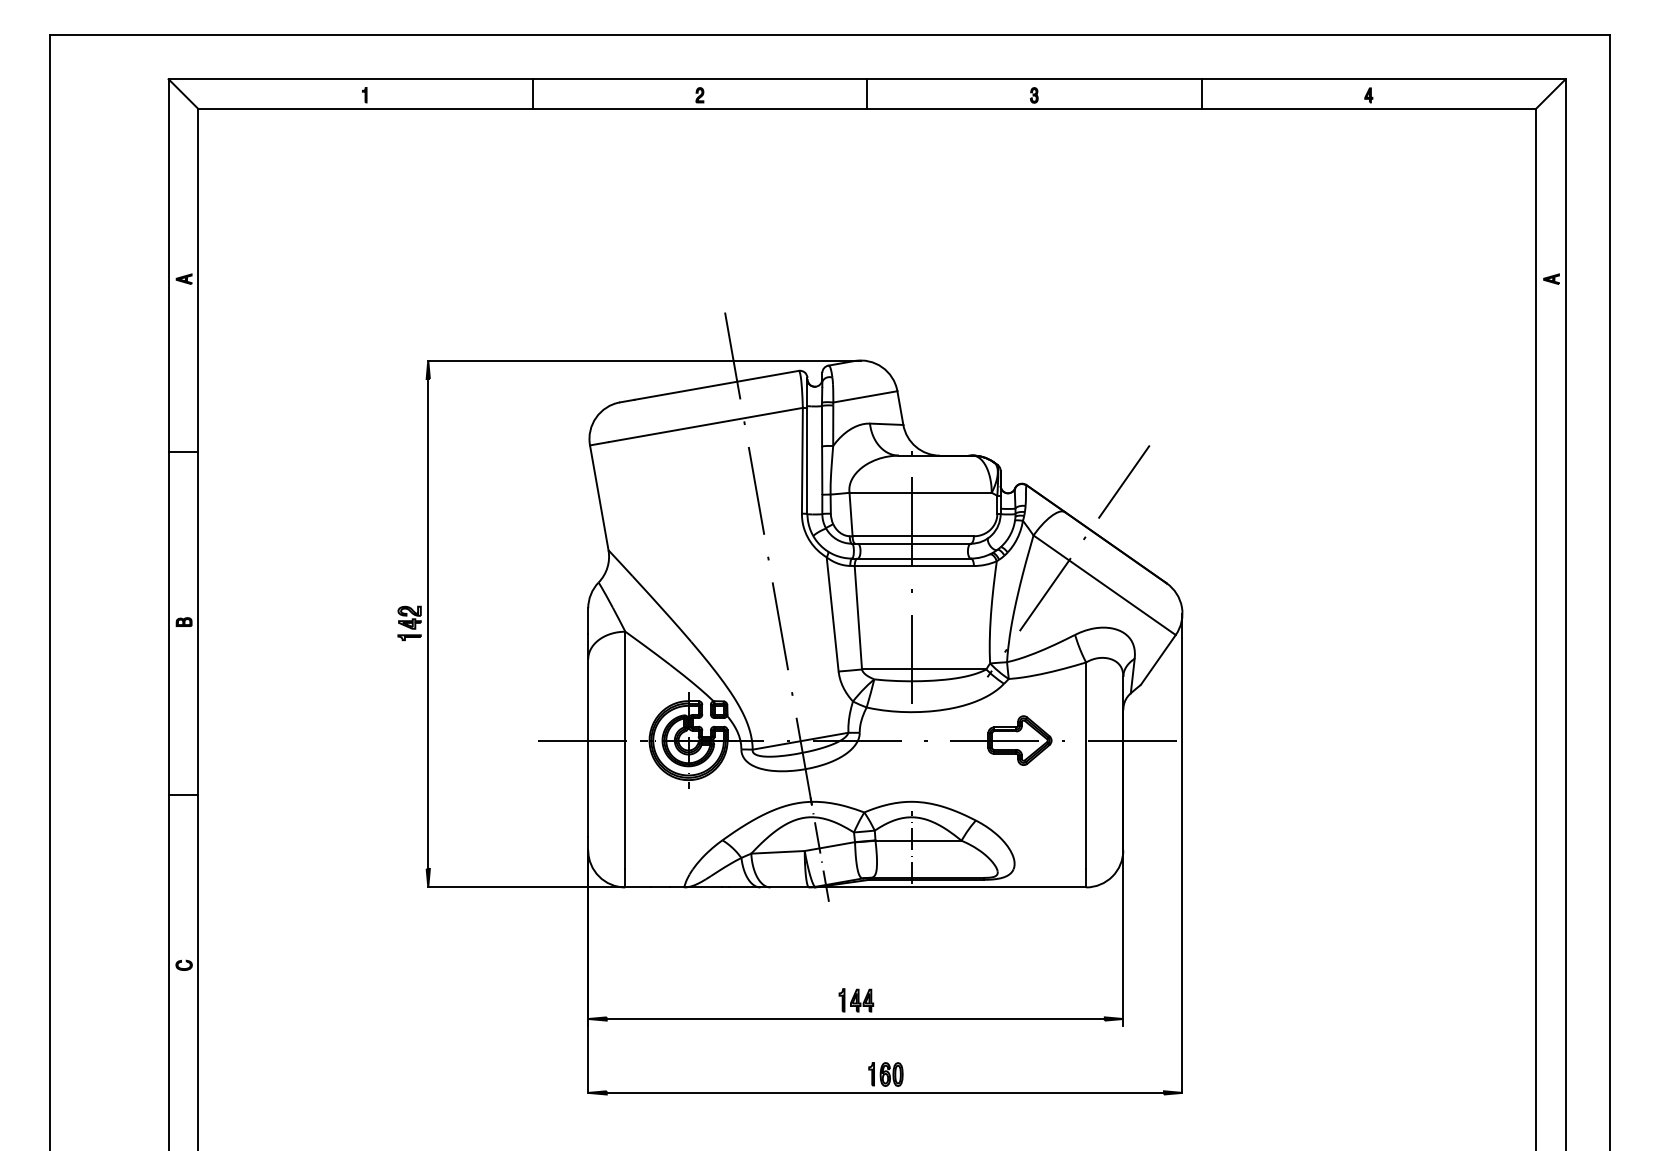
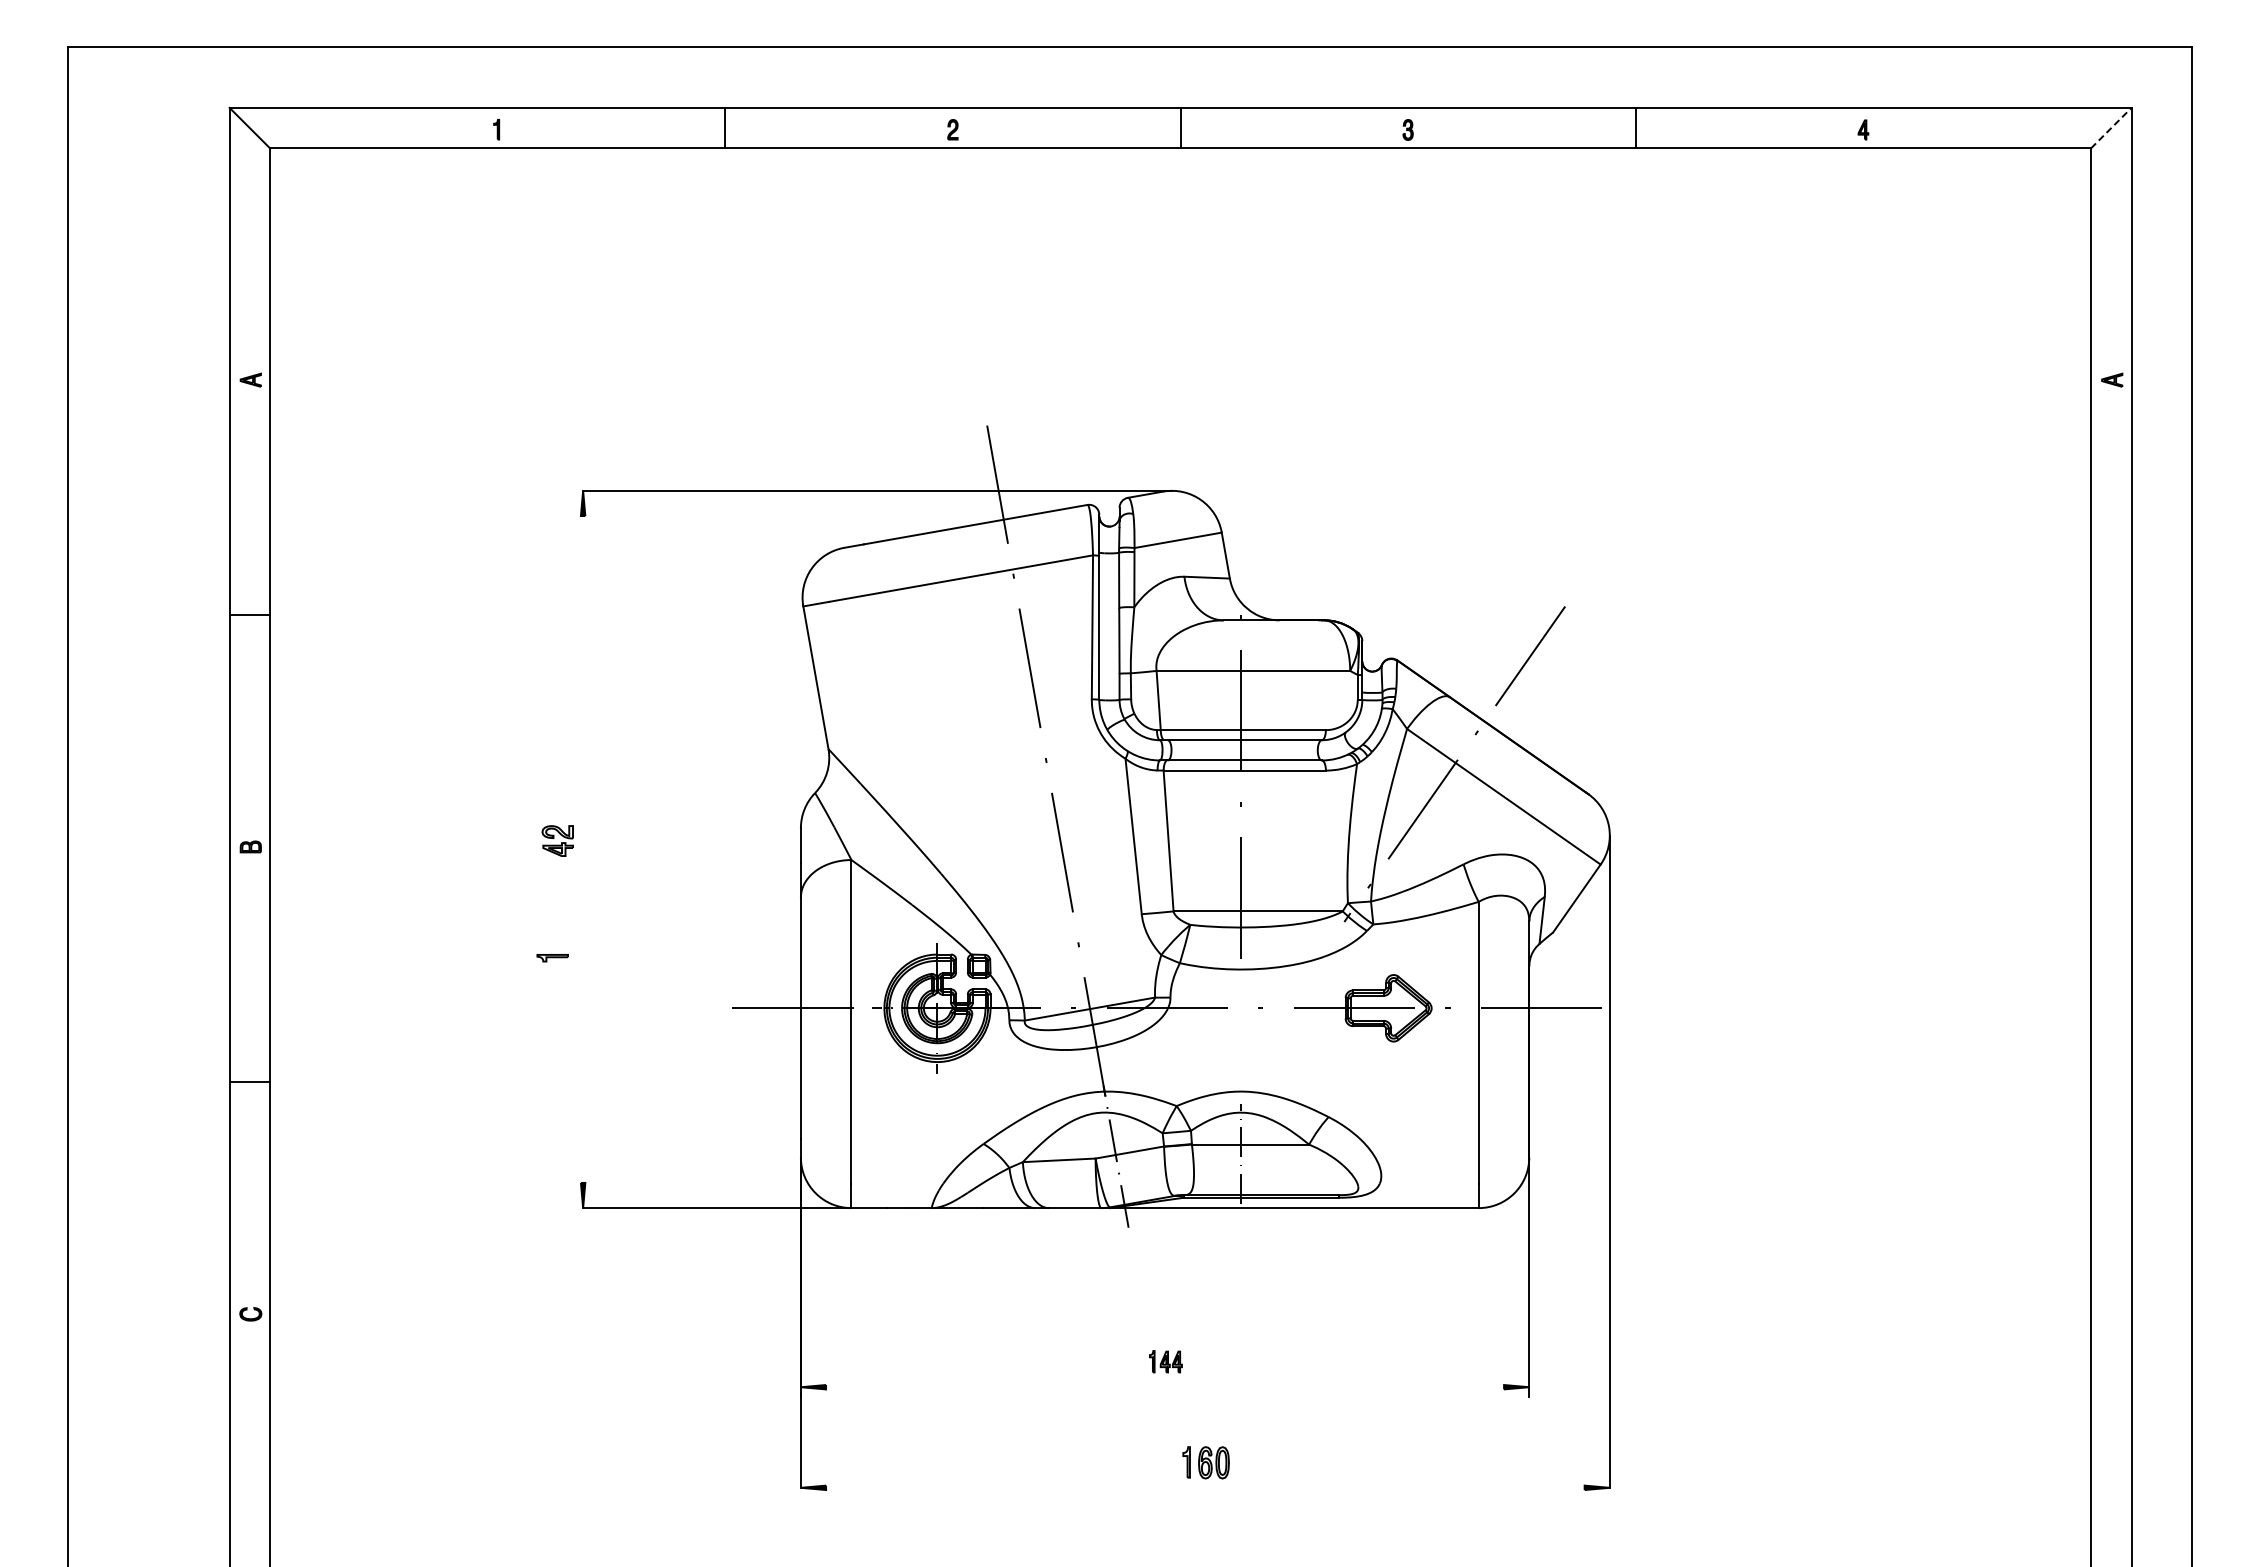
line: (1551, 94) -> (2111, 128), solid -> dashed
line: (428, 623) -> (583, 849), removed
part: (409, 637) -> (552, 958), moved
part: (856, 1000) -> (1165, 1361), size x0.7
line: (856, 1019) -> (1165, 1387), removed
line: (885, 1092) -> (1205, 1487), removed

